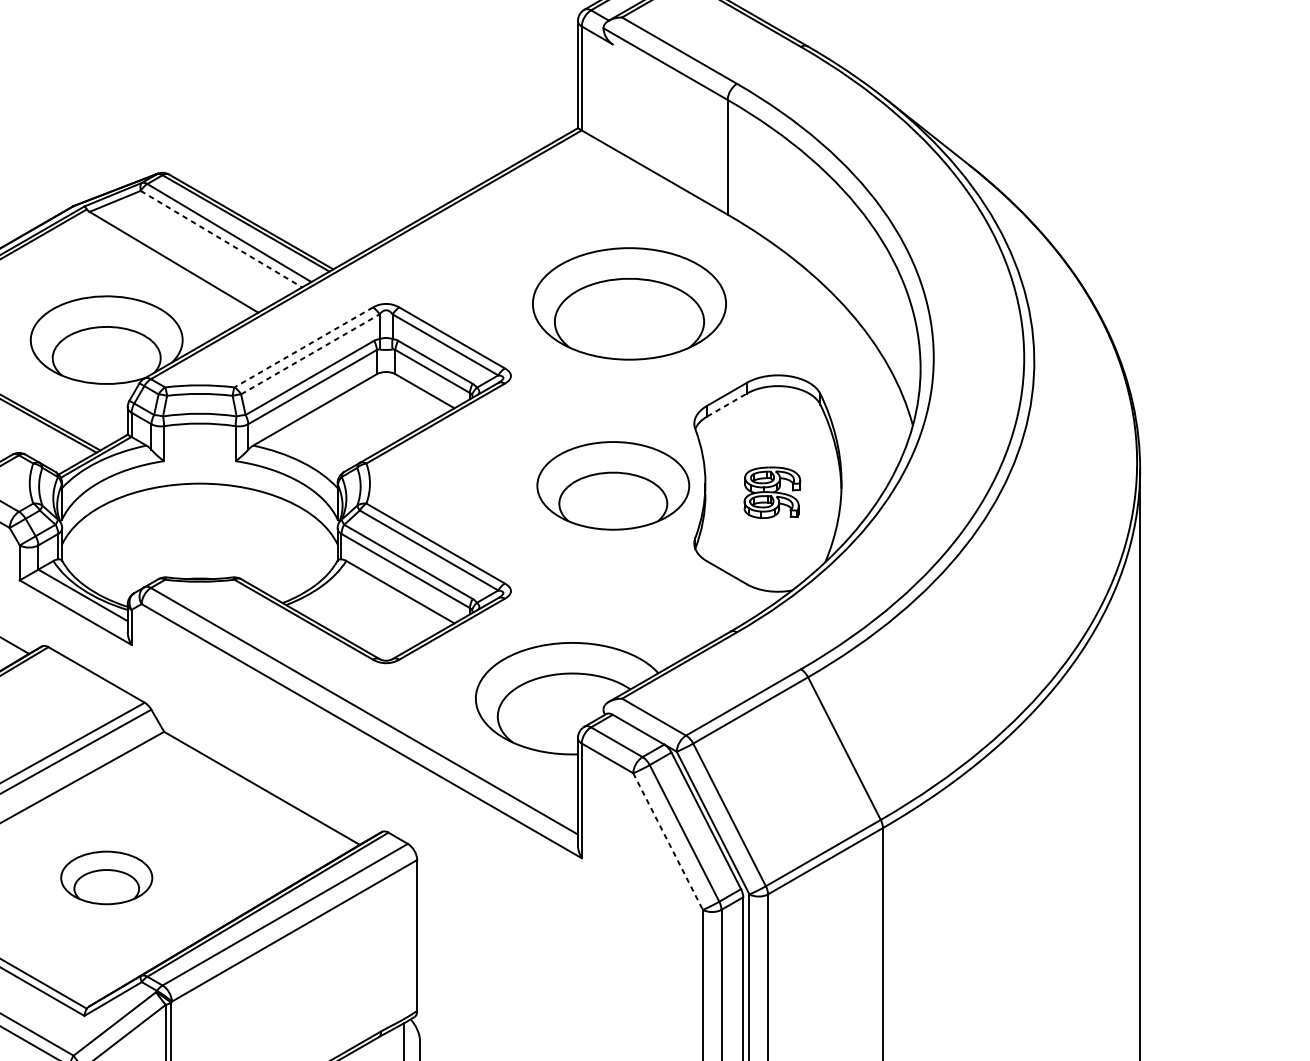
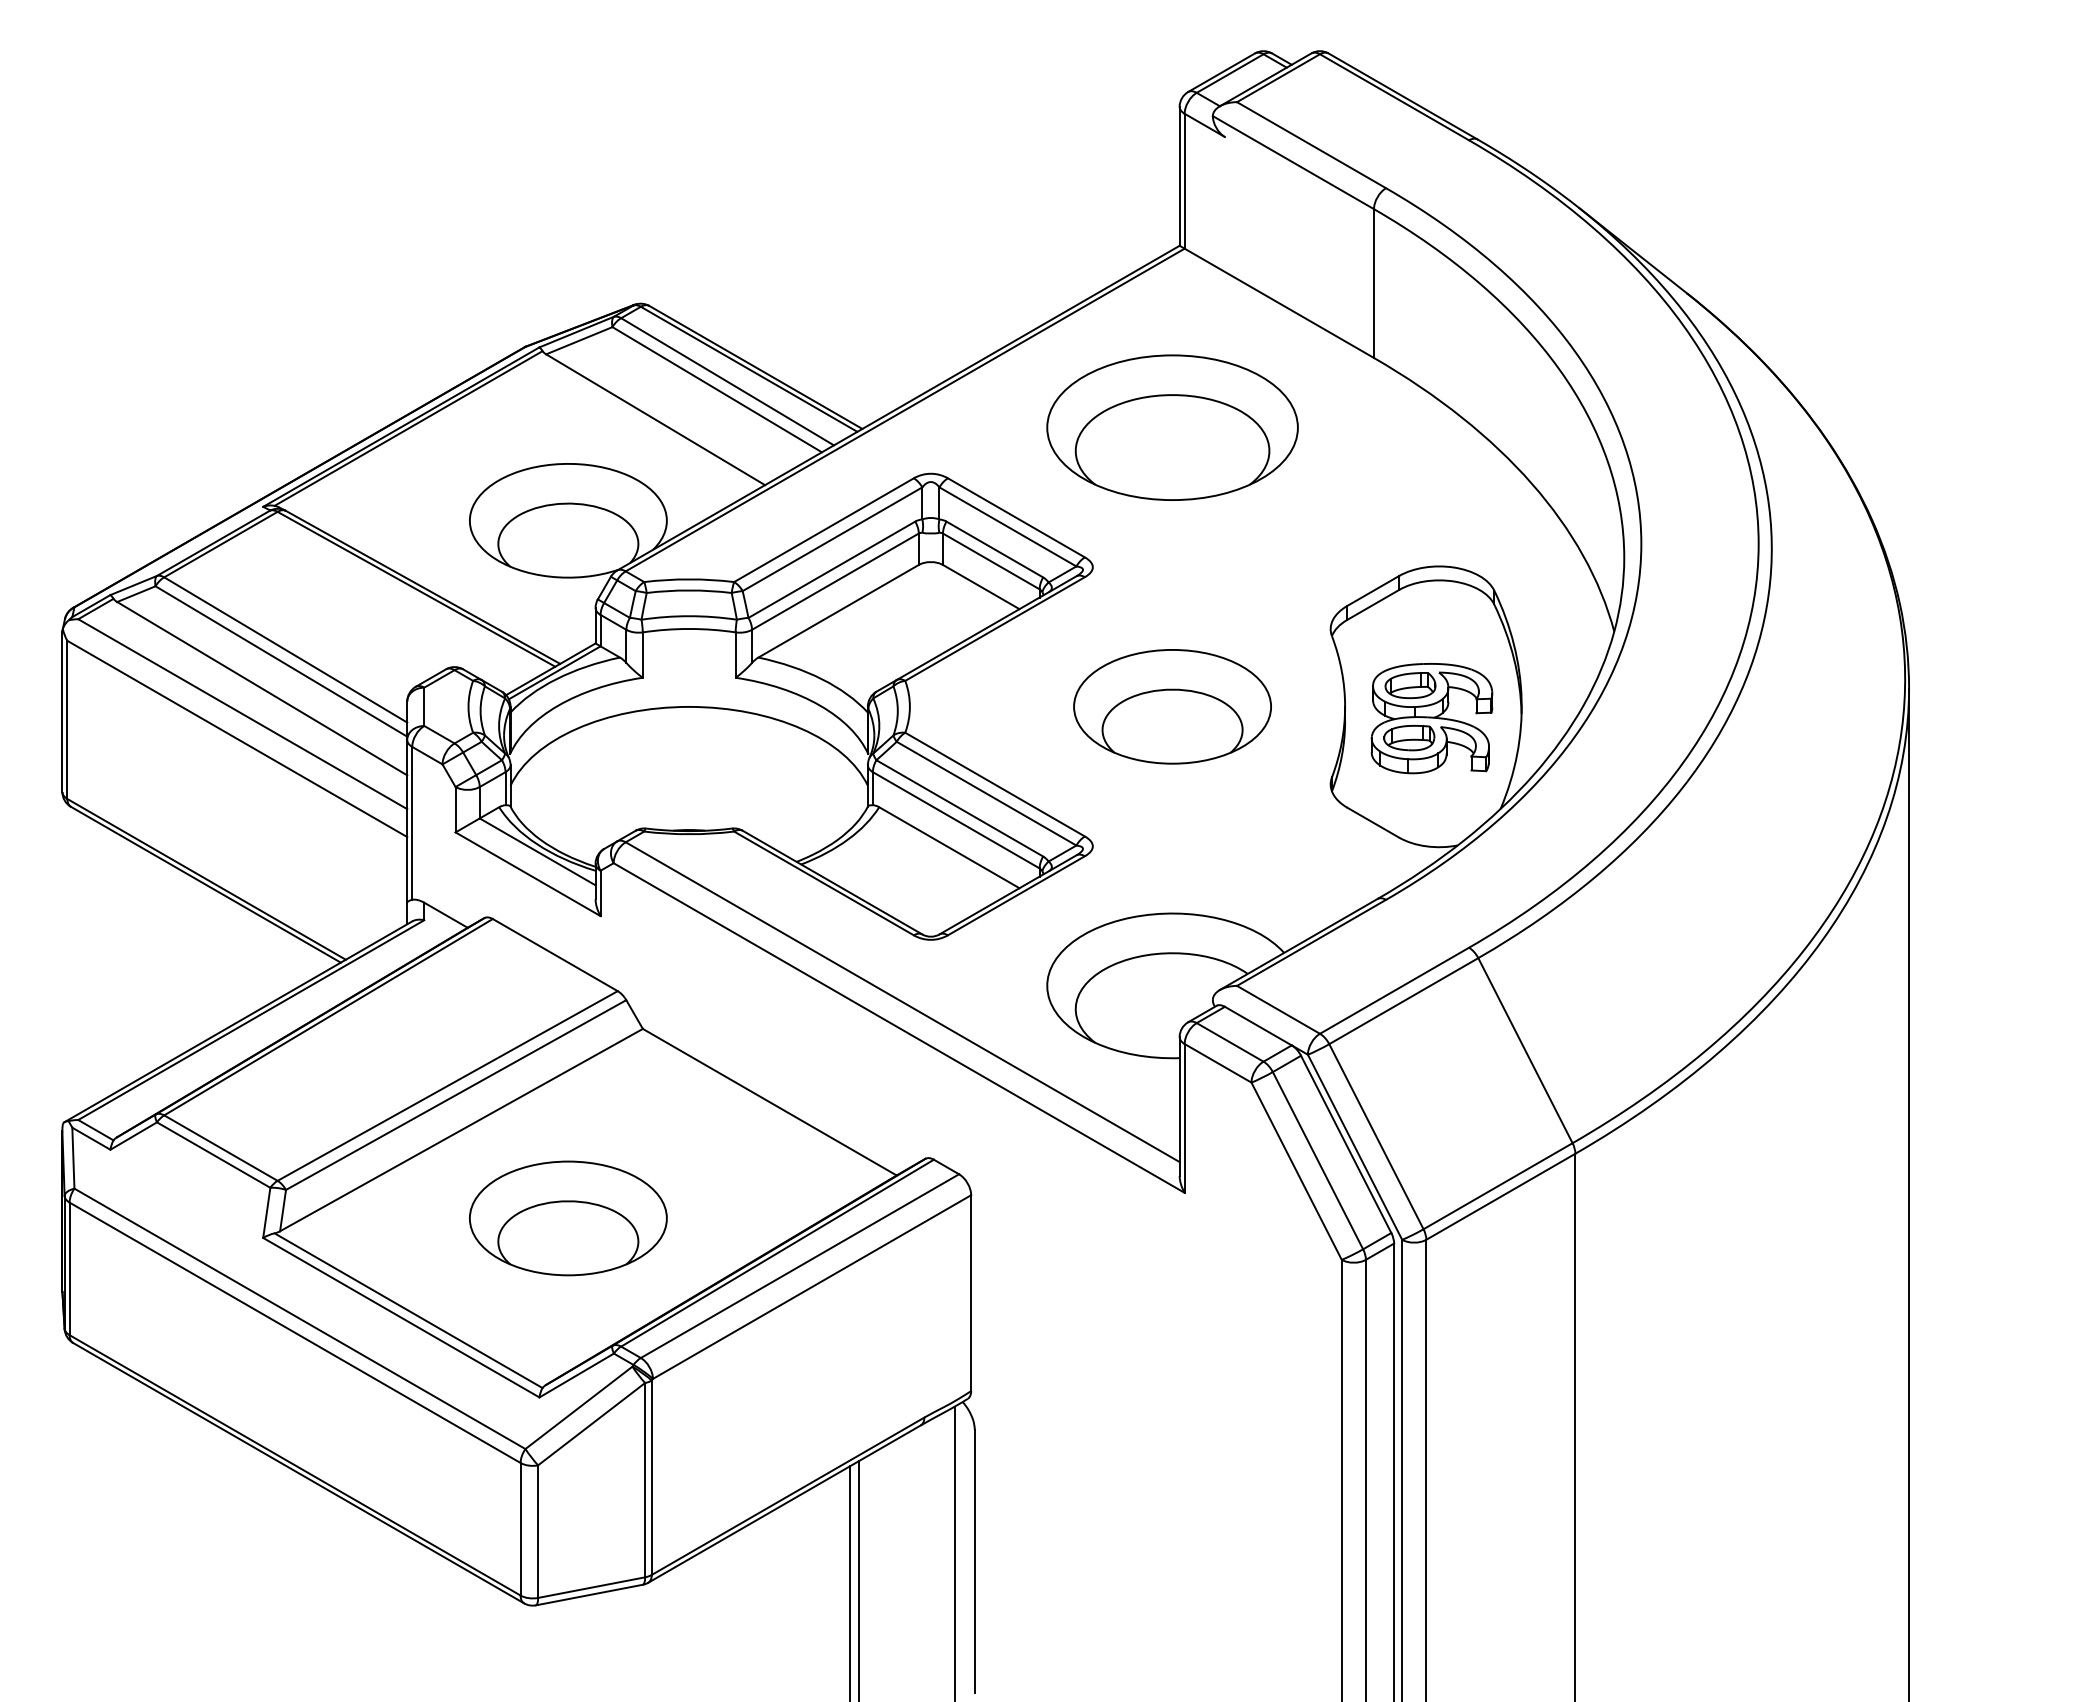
line: (221, 238) -> (717, 389), dashed -> solid
part: (629, 303) -> (1172, 427), moved
line: (303, 347) -> (823, 530), dashed -> solid
line: (310, 354) -> (832, 539), dashed -> solid
line: (727, 404) -> (1373, 604), dashed -> solid
part: (613, 485) -> (1172, 706), moved
part: (772, 492) -> (1431, 718), size x1.67
line: (667, 841) -> (1296, 1171), dashed -> solid
part: (106, 877) -> (568, 1218), size x1.67

